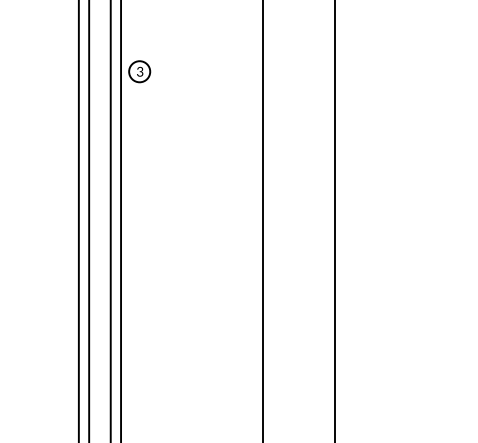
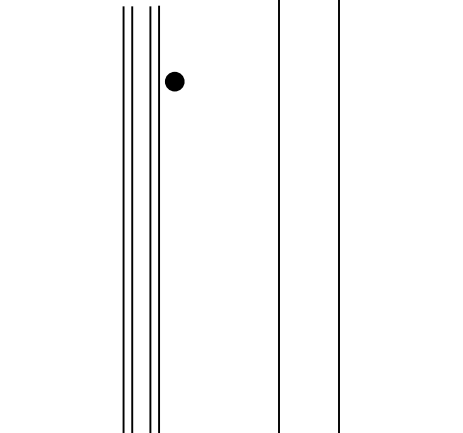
fill: (139, 71) -> (174, 81), added

